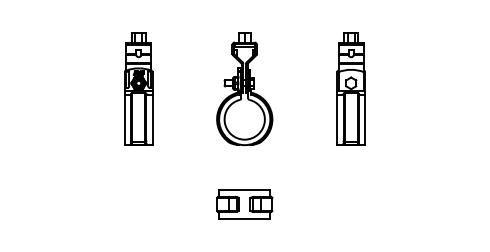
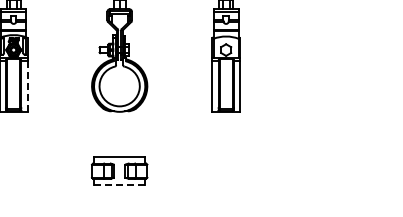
line: (152, 120) -> (27, 87), solid -> dashed
line: (244, 218) -> (119, 185), solid -> dashed

